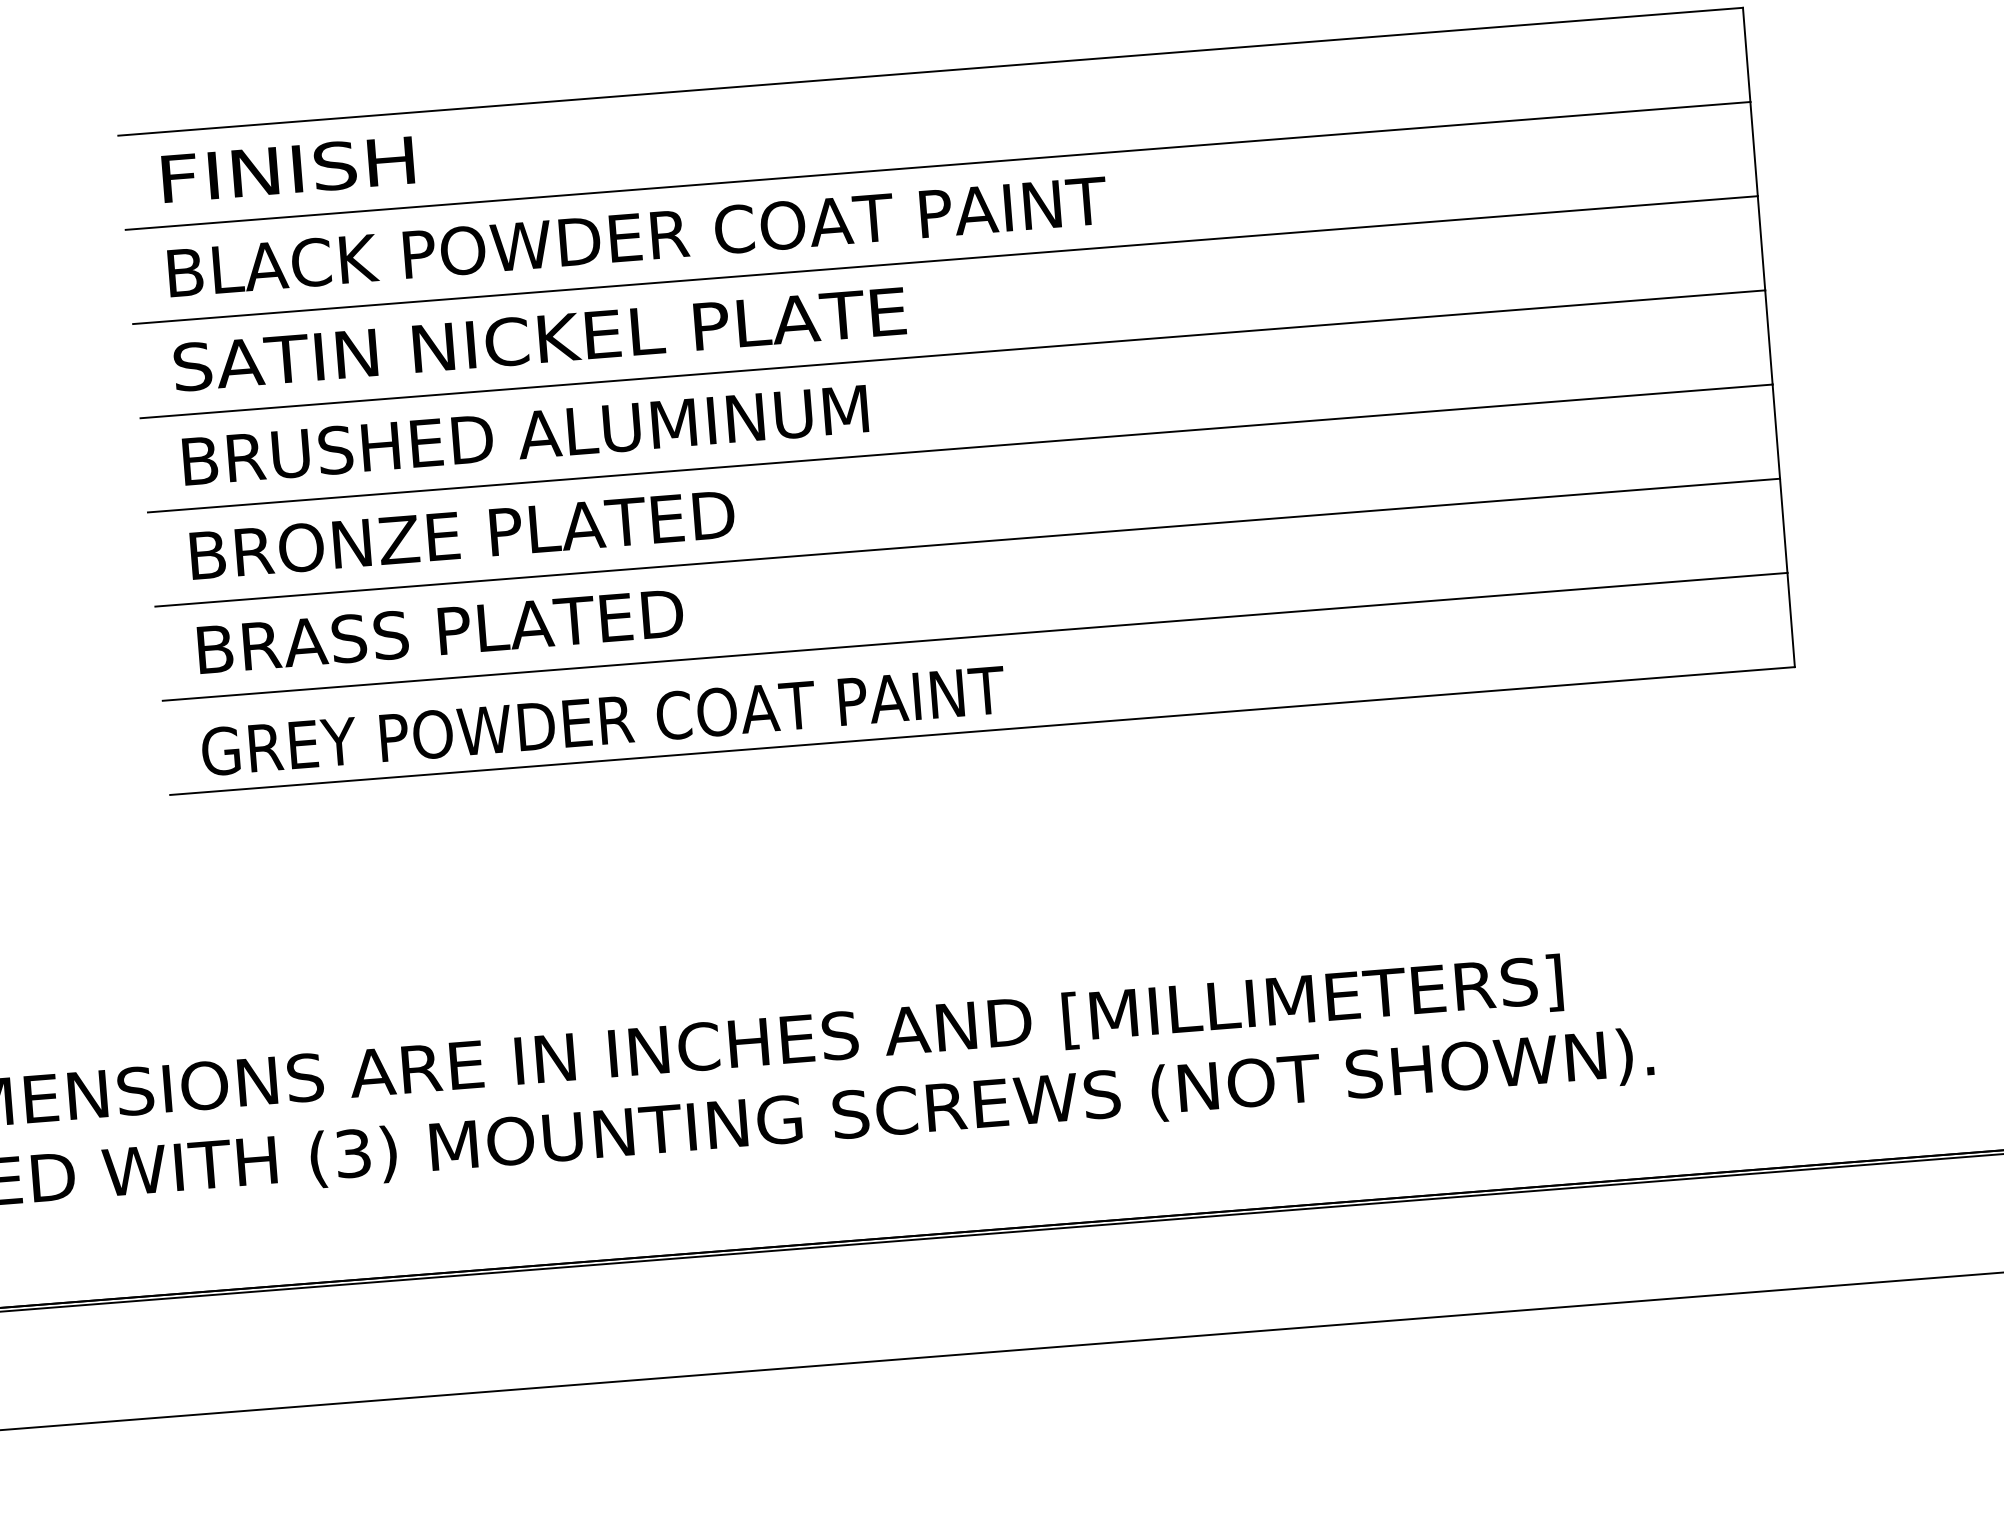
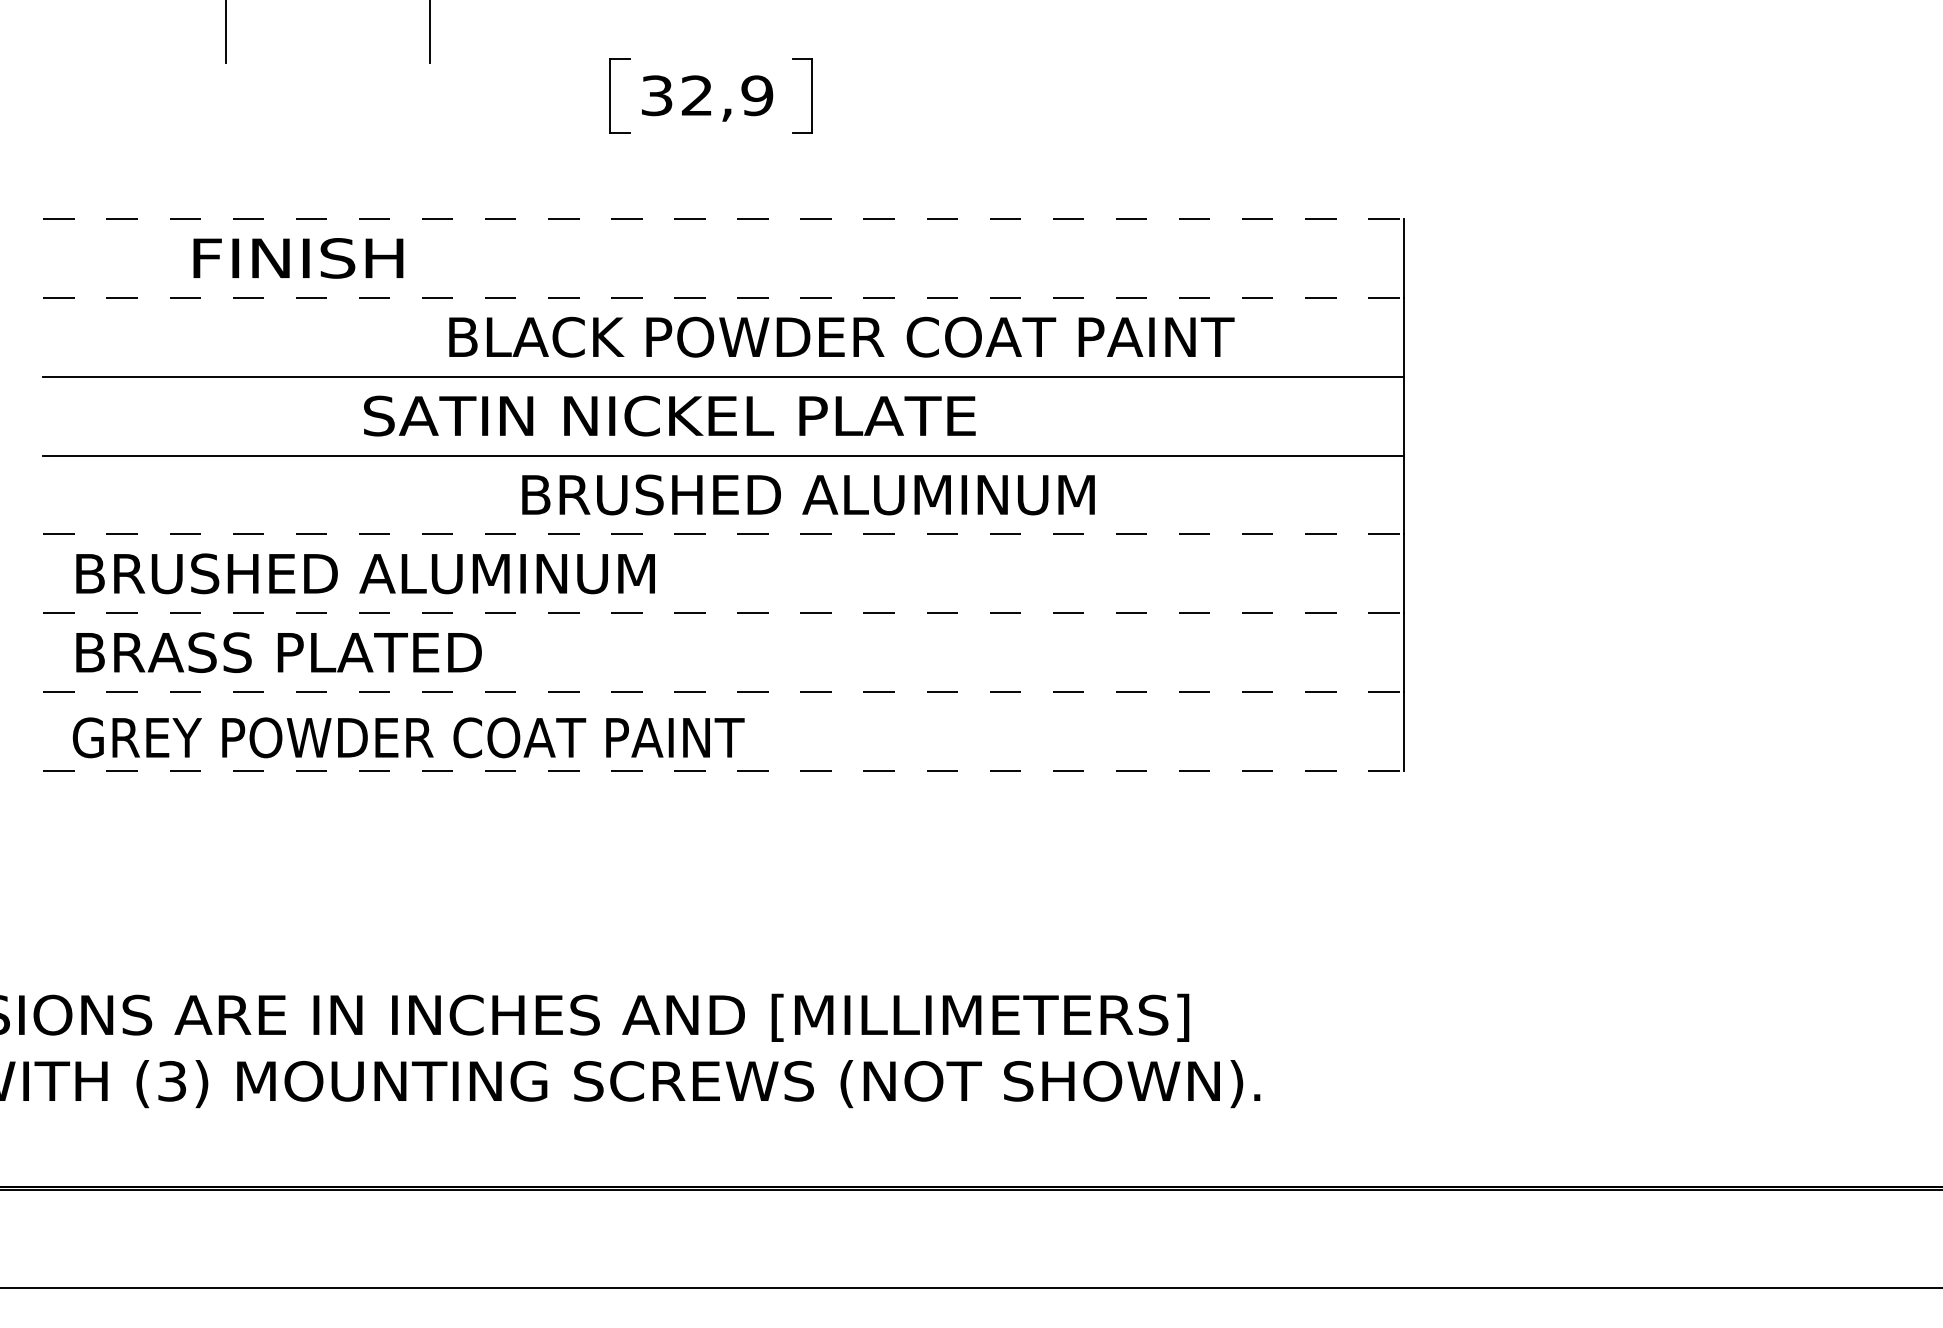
line: (930, 71) -> (723, 218), solid -> dashed
line: (938, 165) -> (723, 297), solid -> dashed
text: (288, 169) -> (298, 258), moved
text: (637, 236) -> (841, 336), moved
text: (539, 338) -> (669, 415), moved
text: (525, 434) -> (808, 494), moved
line: (960, 448) -> (723, 534), solid -> dashed
text: (580, 525) -> (402, 573), BRONZE PLATED -> BRUSHED ALUMINUM
line: (967, 542) -> (723, 613), solid -> dashed
line: (975, 637) -> (723, 692), solid -> dashed
line: (982, 730) -> (723, 770), solid -> dashed

